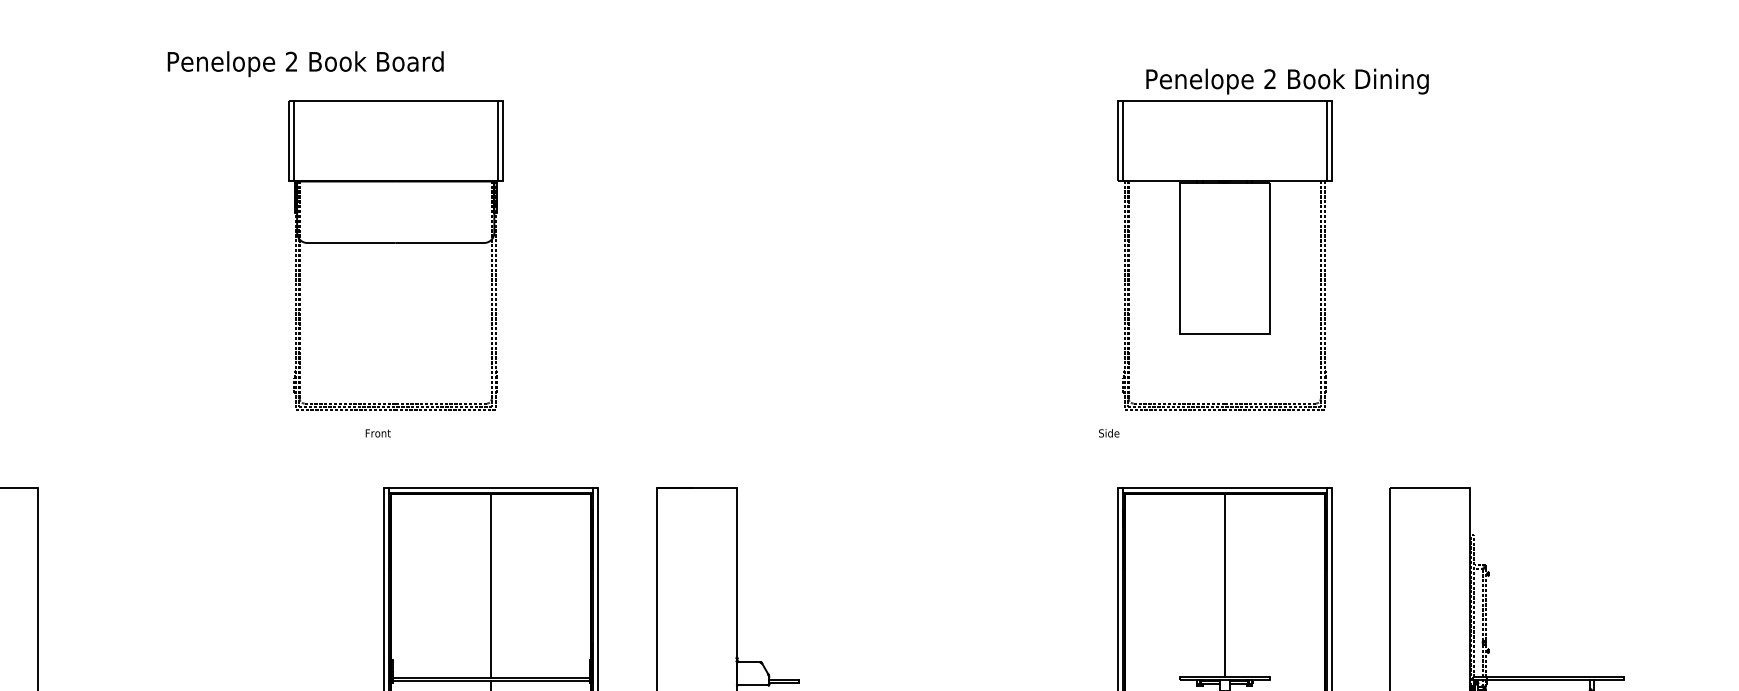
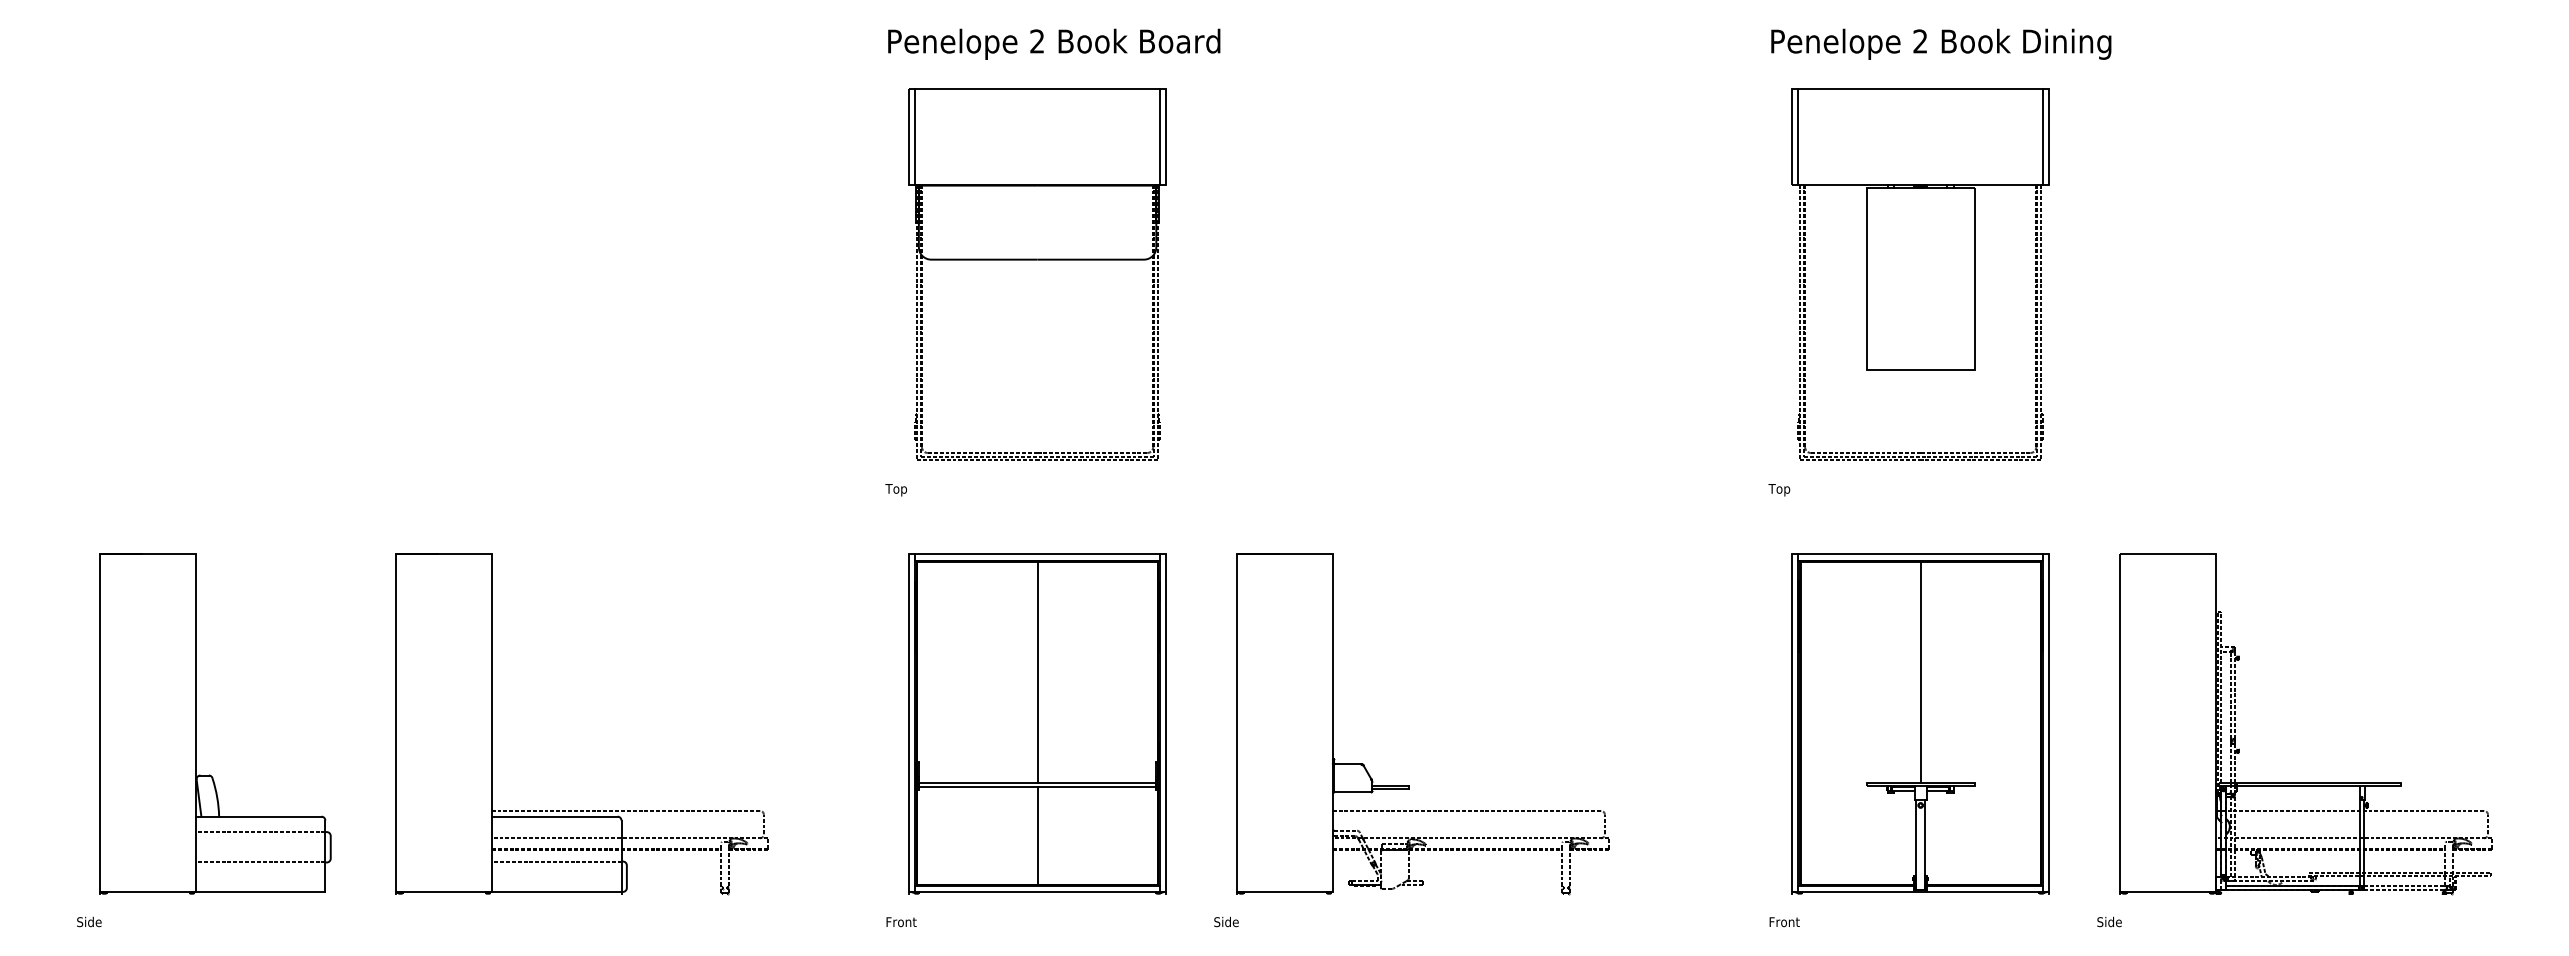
text: (305, 63) -> (1054, 43), moved
text: (1287, 80) -> (1941, 43), moved
part: (395, 243) -> (1037, 260), moved
text: (1108, 433) -> (1780, 489), Side -> Top
text: (377, 434) -> (900, 490), Front -> Top

